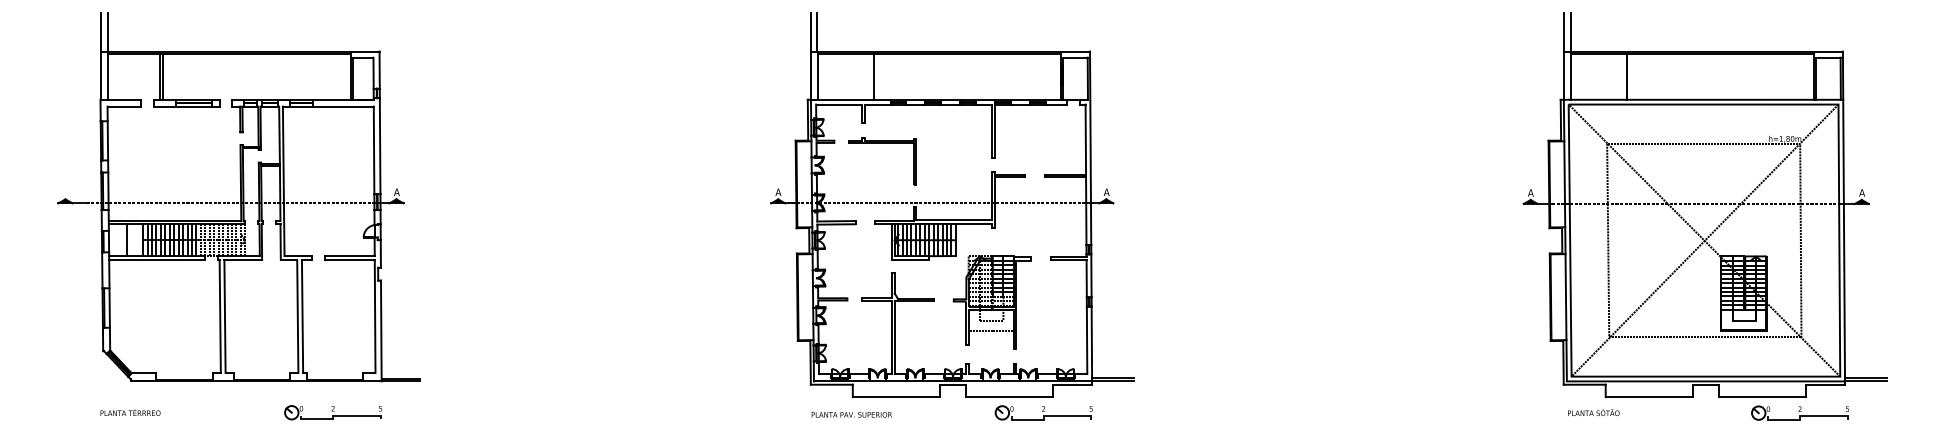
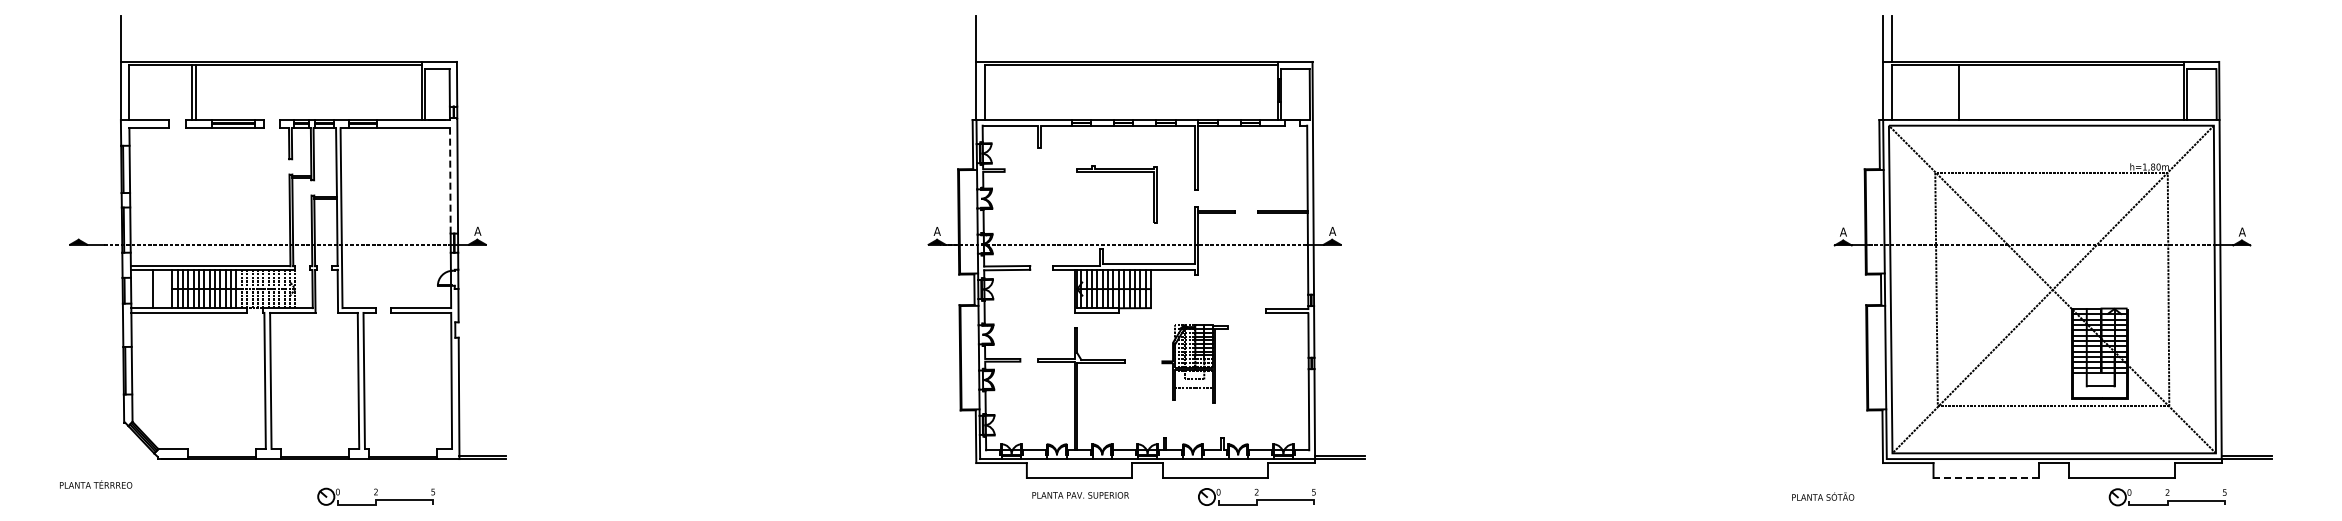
line: (107, 32) -> (129, 38), removed
line: (816, 32) -> (983, 38), removed
line: (874, 76) -> (1052, 91), removed
part: (882, 143) -> (1116, 172), moved
line: (374, 150) -> (450, 180), solid -> dashed
part: (992, 302) -> (1194, 363), size x0.7
line: (1649, 397) -> (1986, 478), solid -> dashed
text: (130, 412) -> (96, 484), moved
part: (333, 412) -> (376, 496), moved
text: (1594, 412) -> (1823, 496), moved
text: (851, 414) -> (1080, 495), moved

